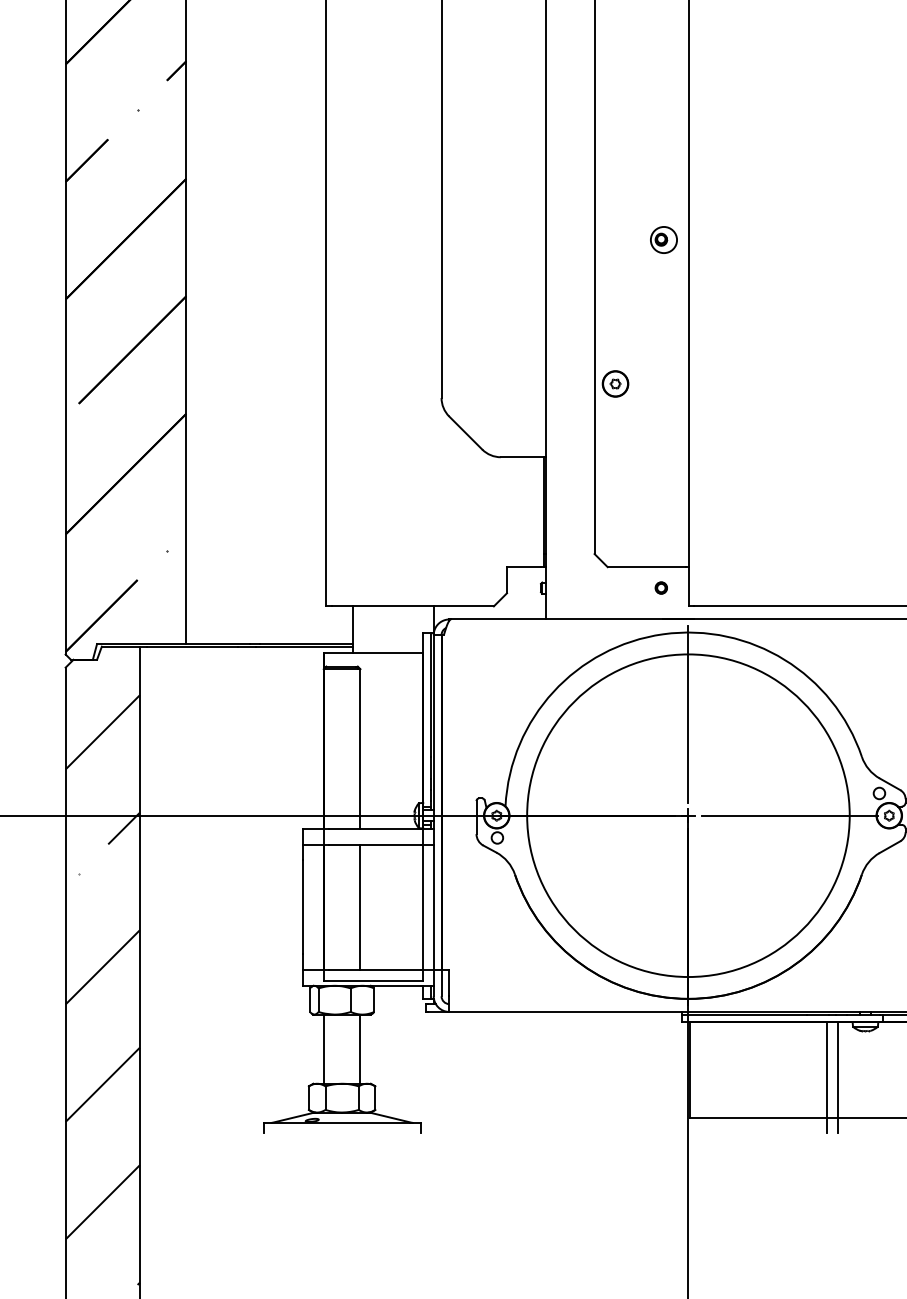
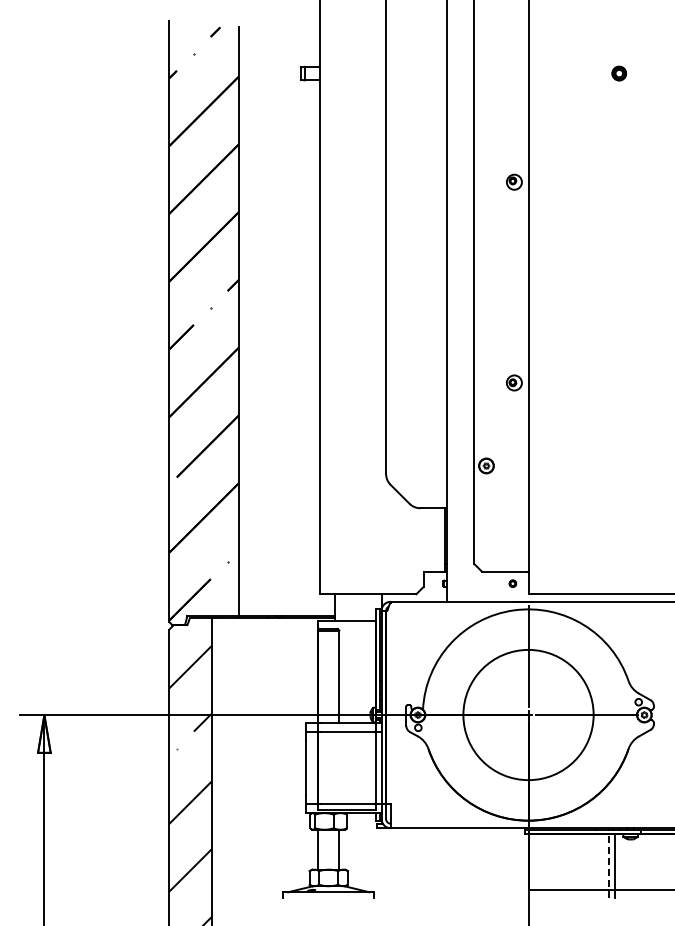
circle: (688, 816) -> (528, 715), size x0.7
line: (360, 906) -> (339, 767), removed
line: (827, 1078) -> (608, 866), solid -> dashed

